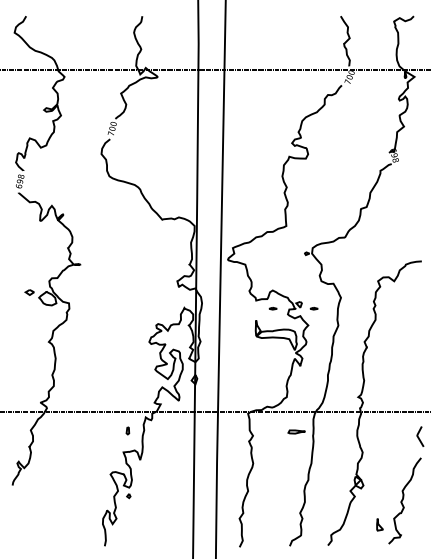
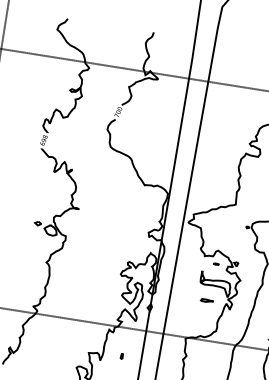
part: (313, 308) -> (246, 268), removed
part: (127, 430) -> (121, 355), moved
part: (296, 431) -> (207, 300), moved

